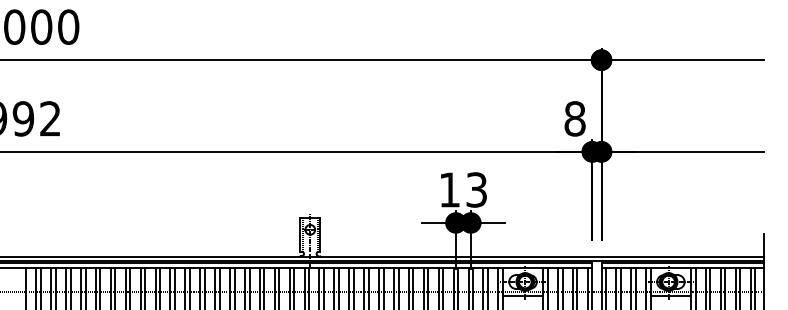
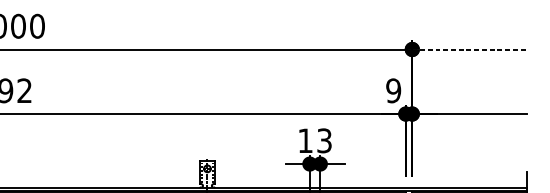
line: (683, 60) -> (469, 49), solid -> dashed
text: (574, 118) -> (393, 90), 8 -> 9

